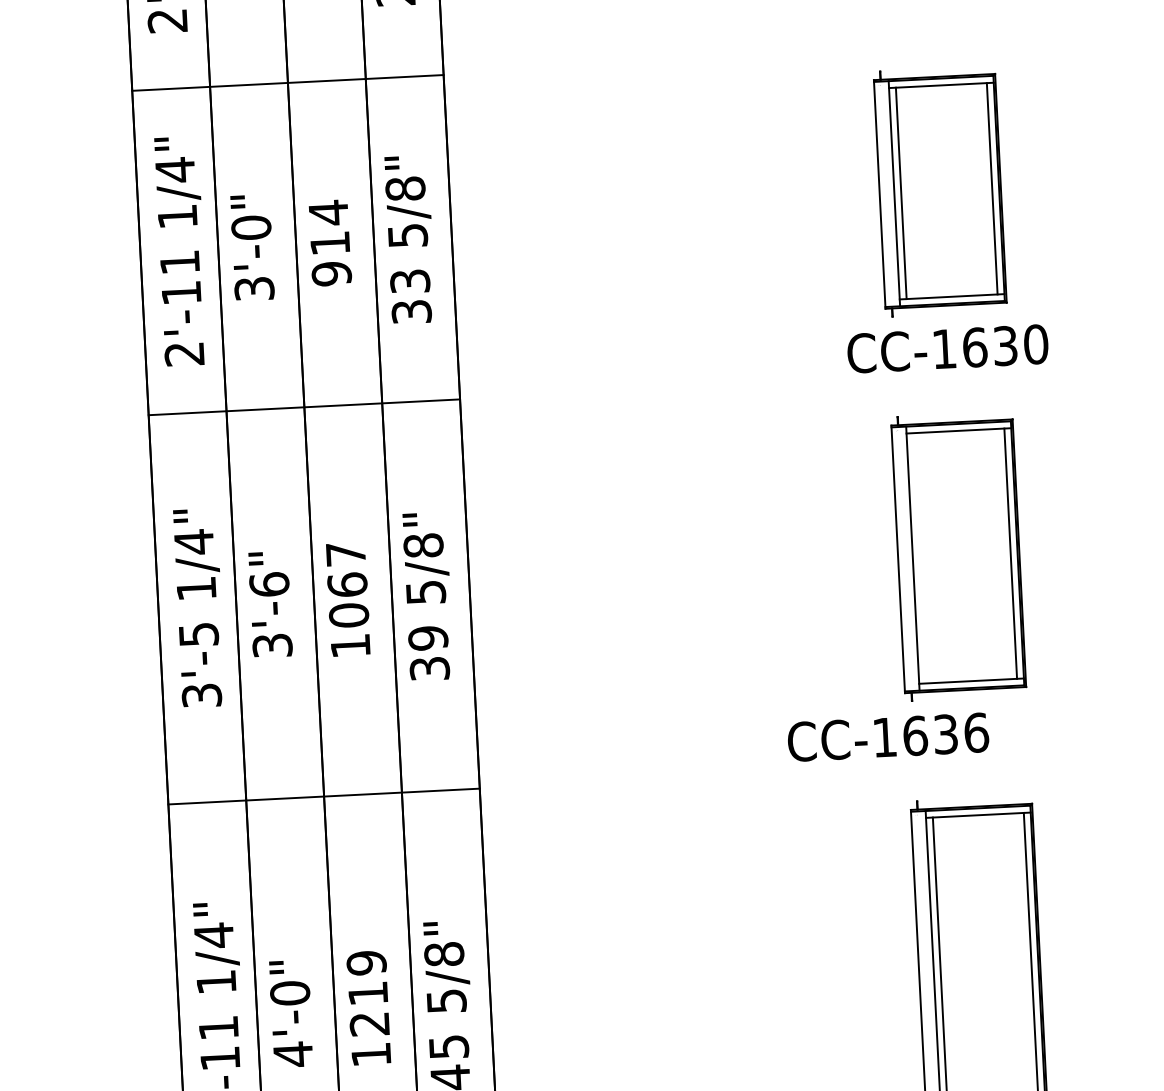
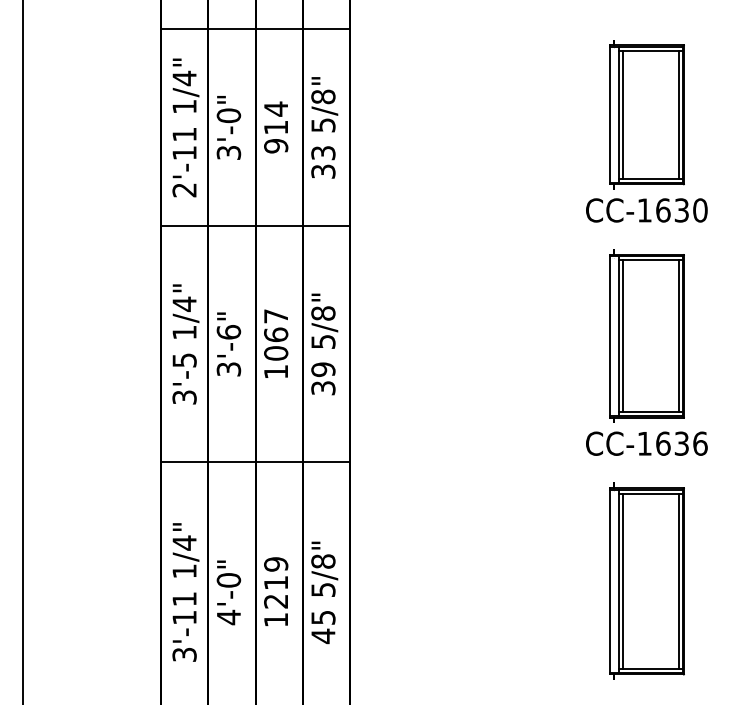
line: (919, 558) -> (623, 336), added
text: (887, 736) -> (646, 443), moved

